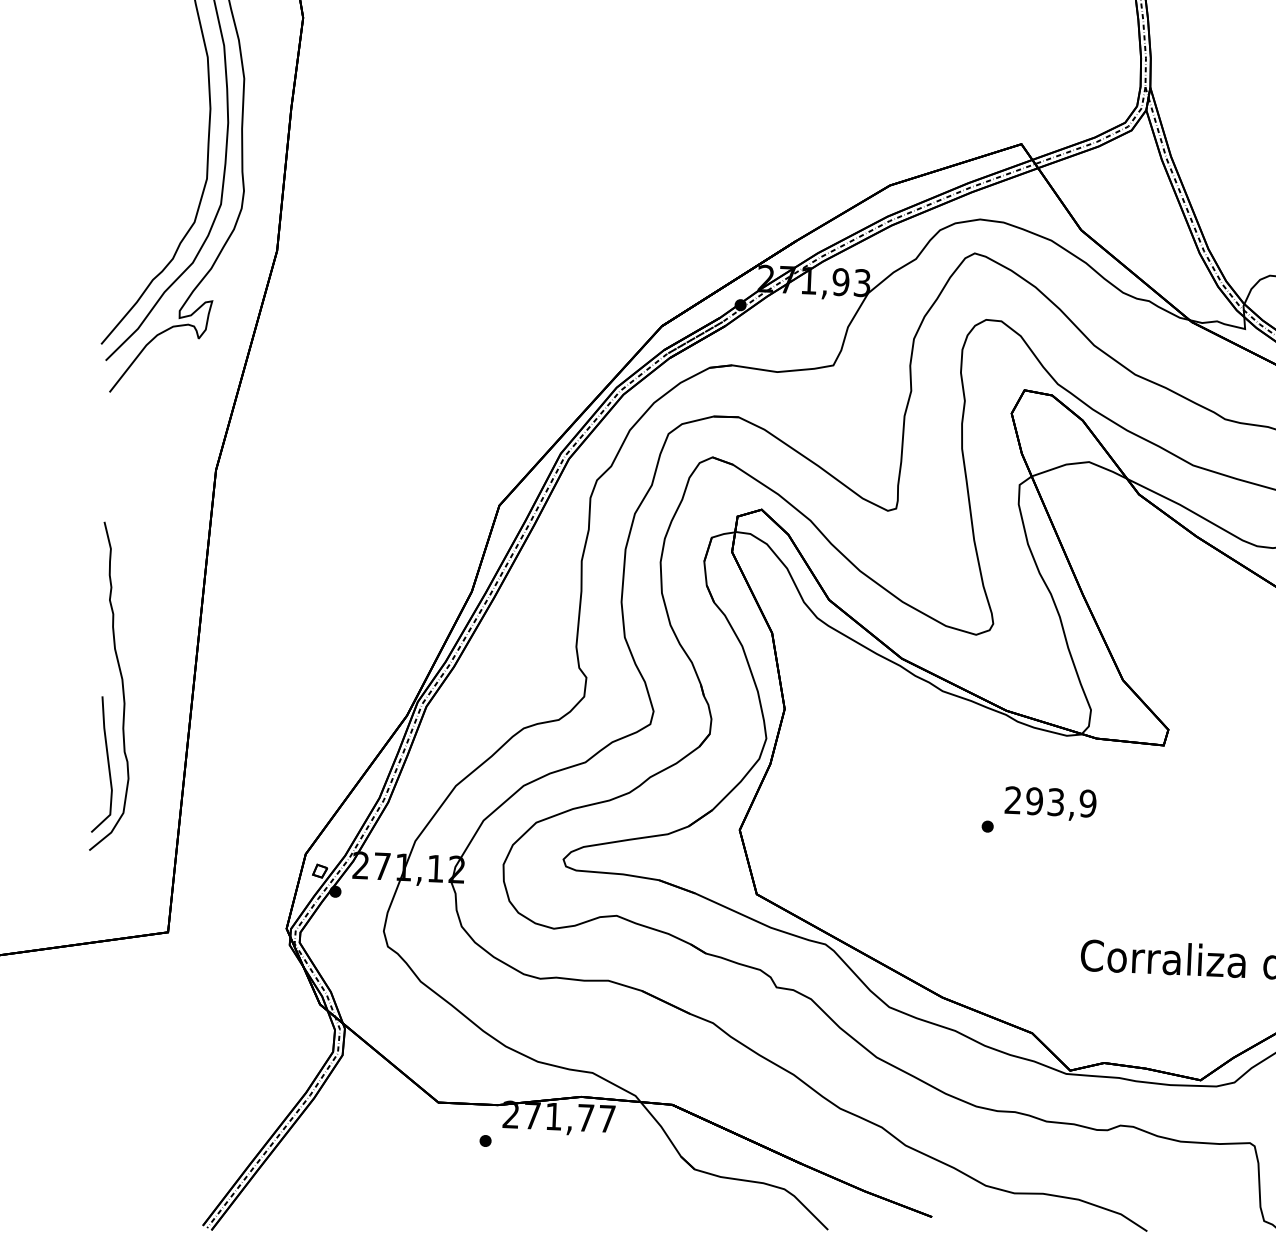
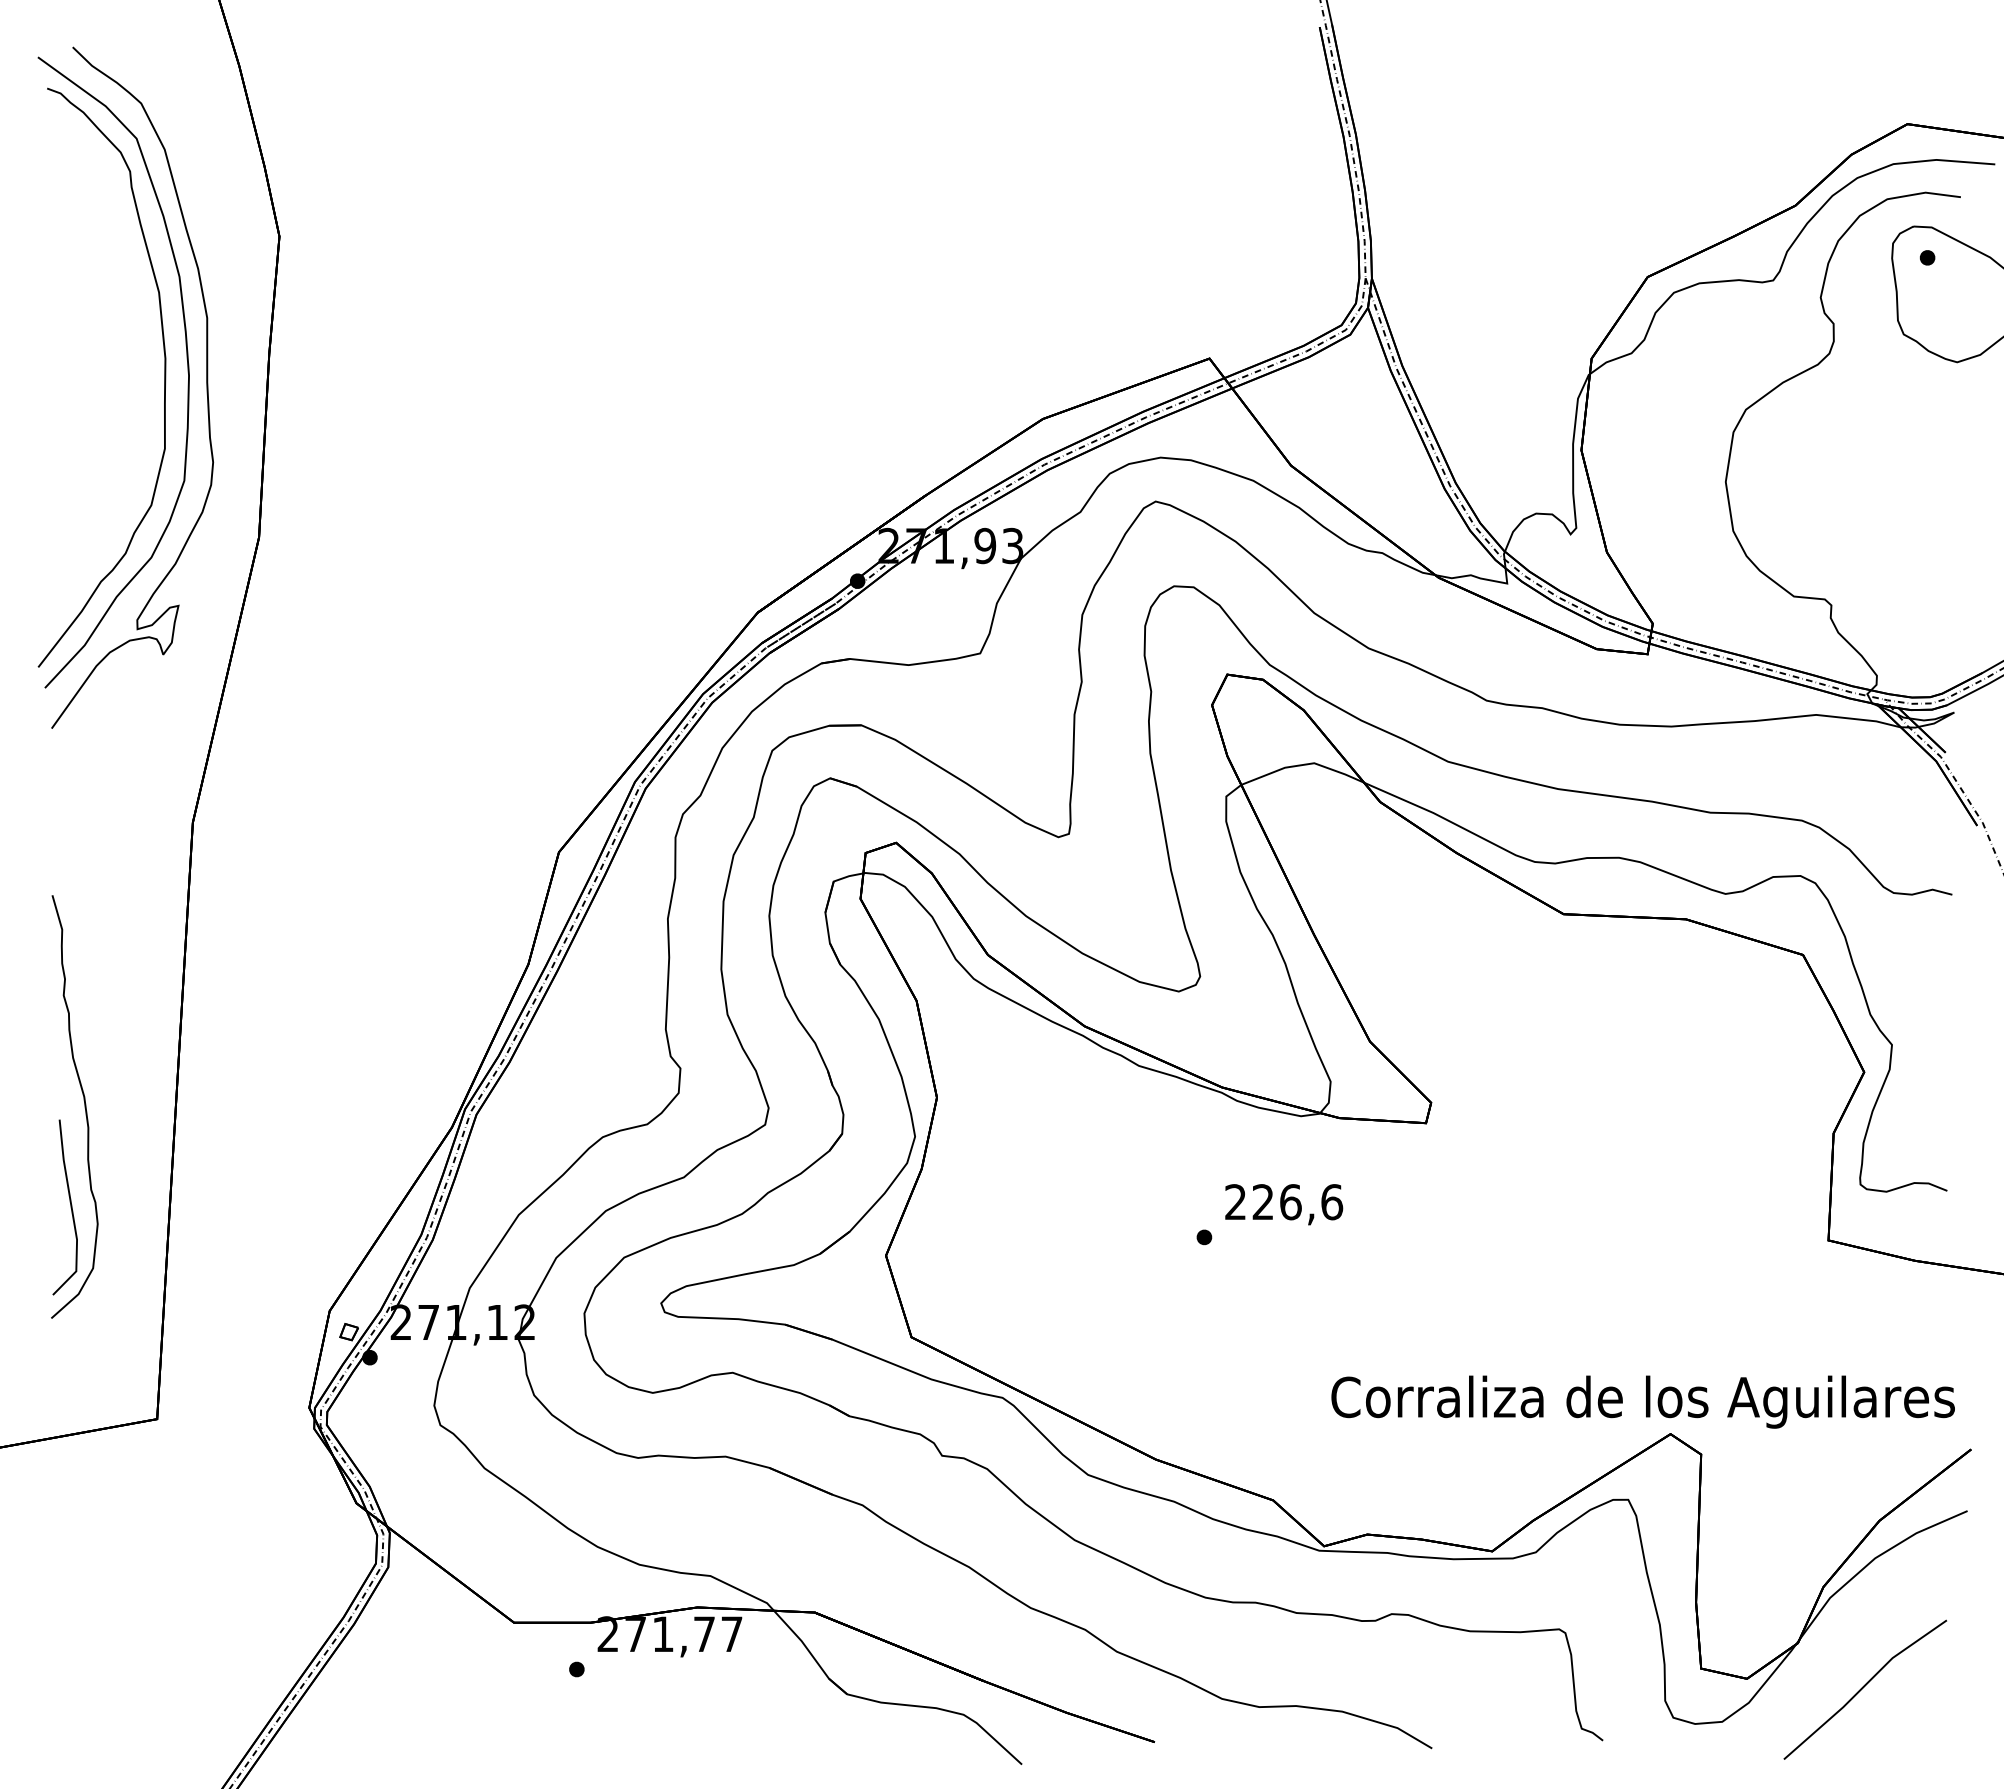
text: (1061, 802) -> (1297, 1202), 293,9 -> 226,6

